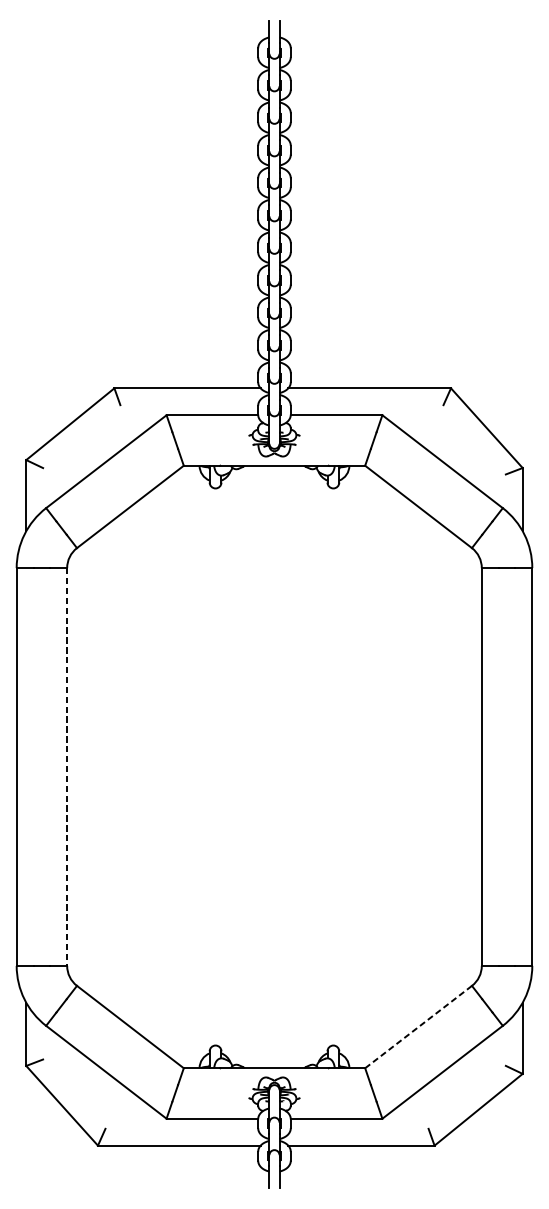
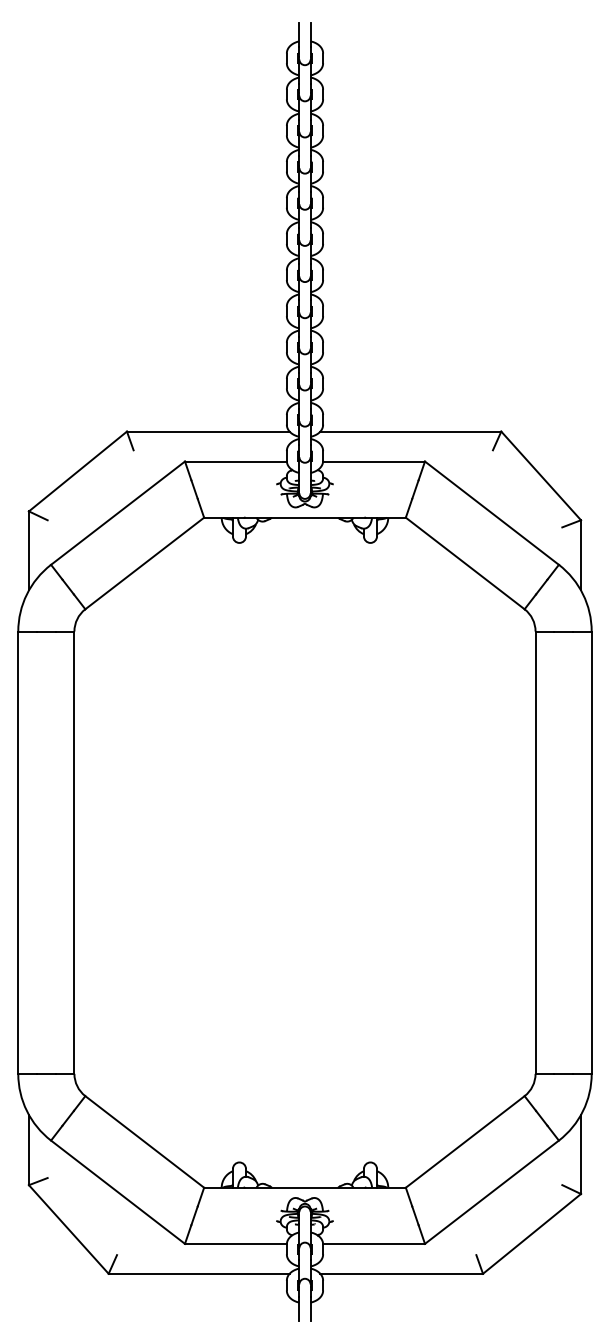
line: (67, 767) -> (74, 853), dashed -> solid
line: (418, 1026) -> (465, 1141), dashed -> solid

